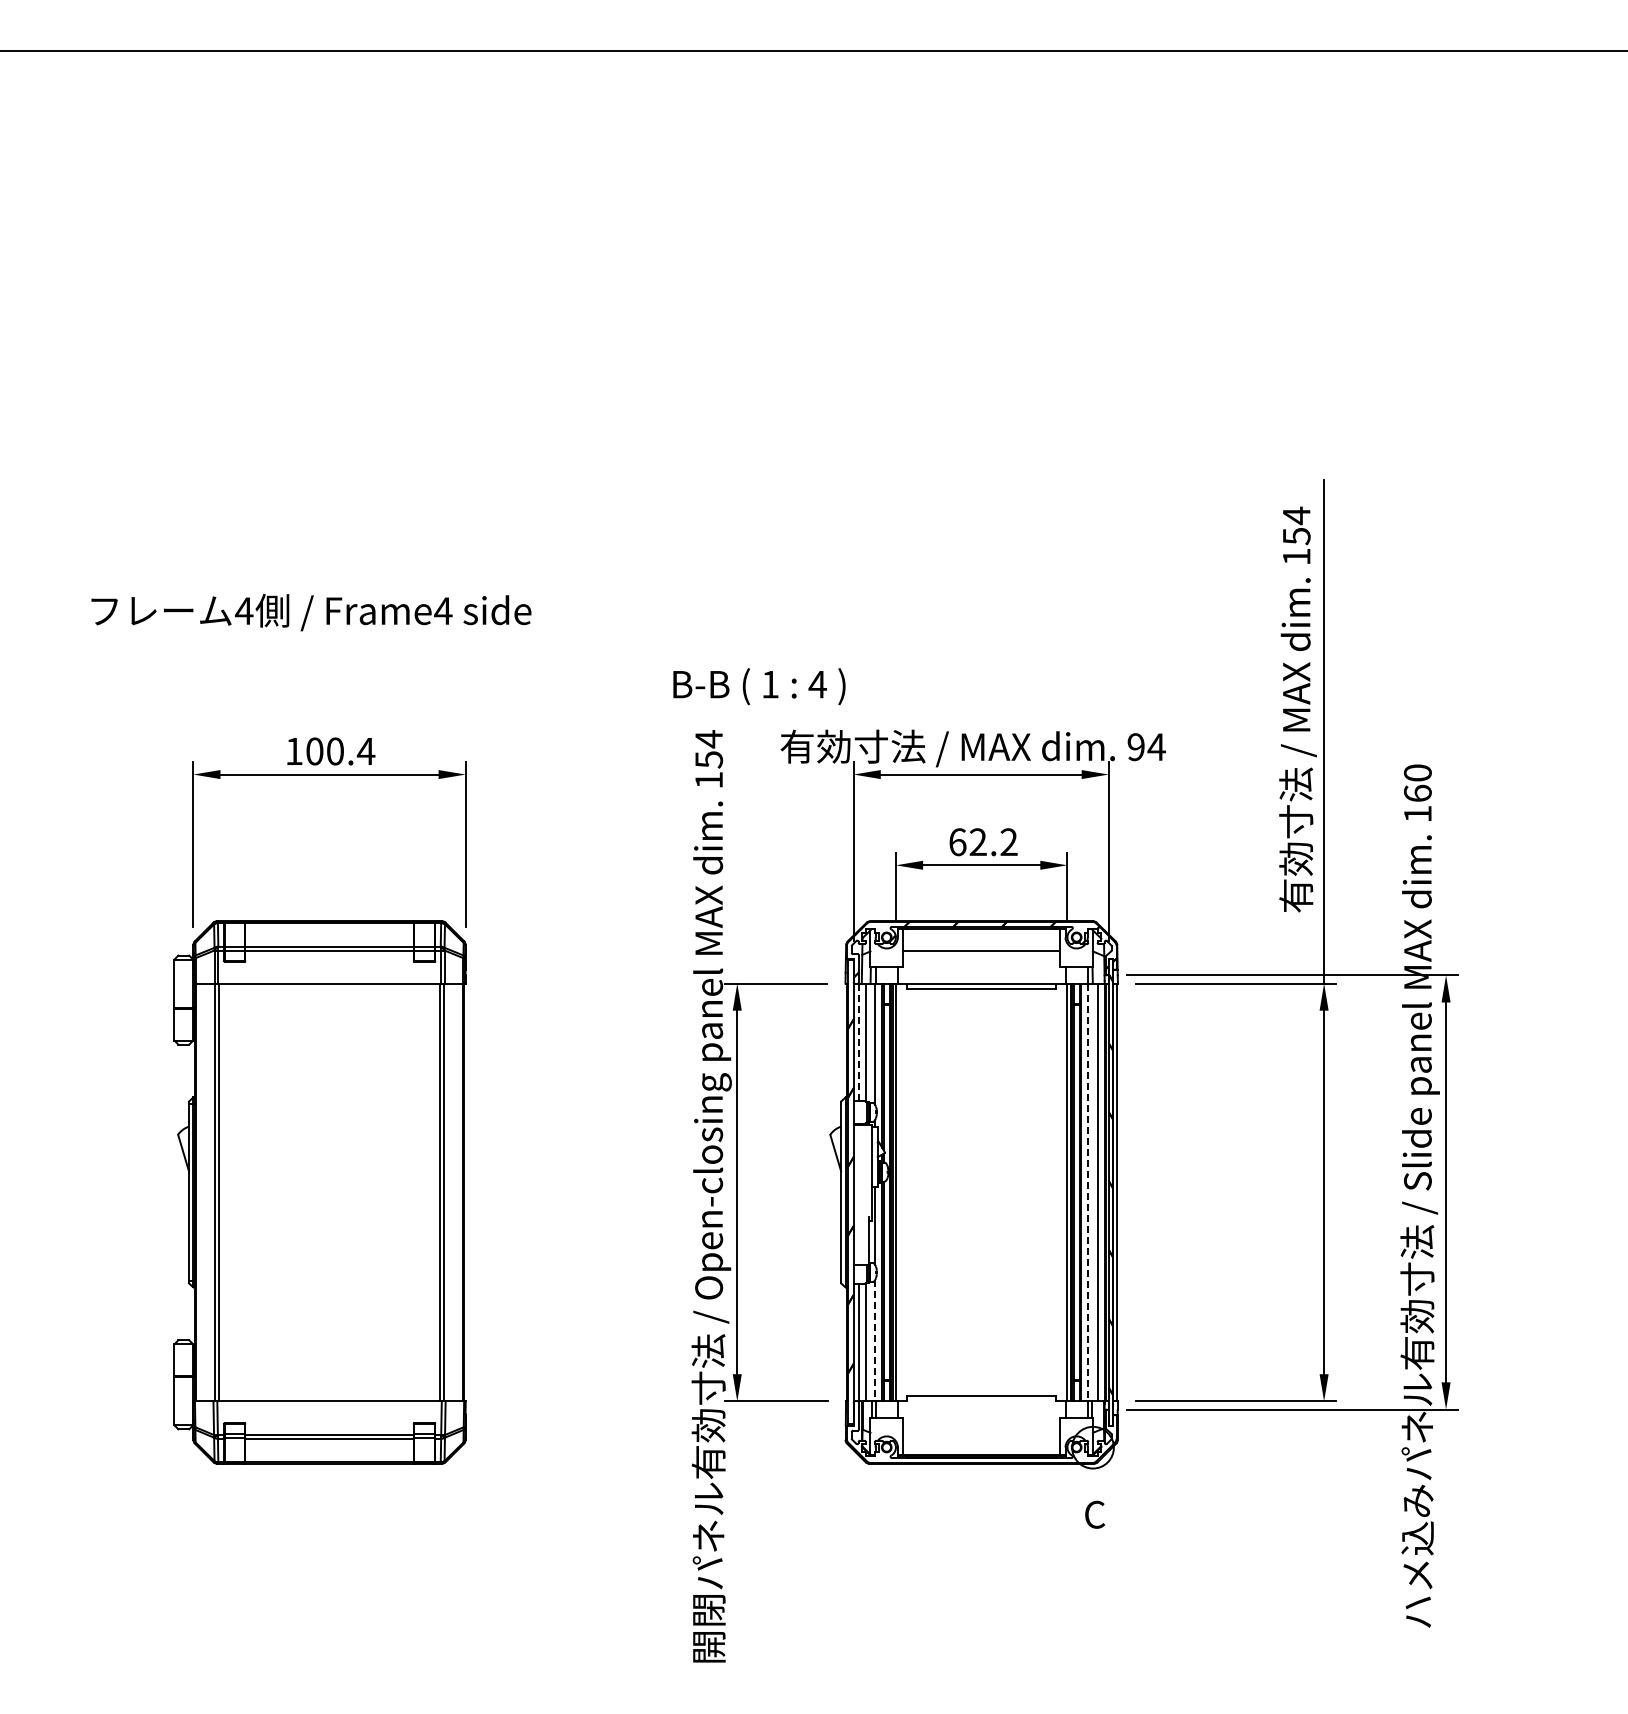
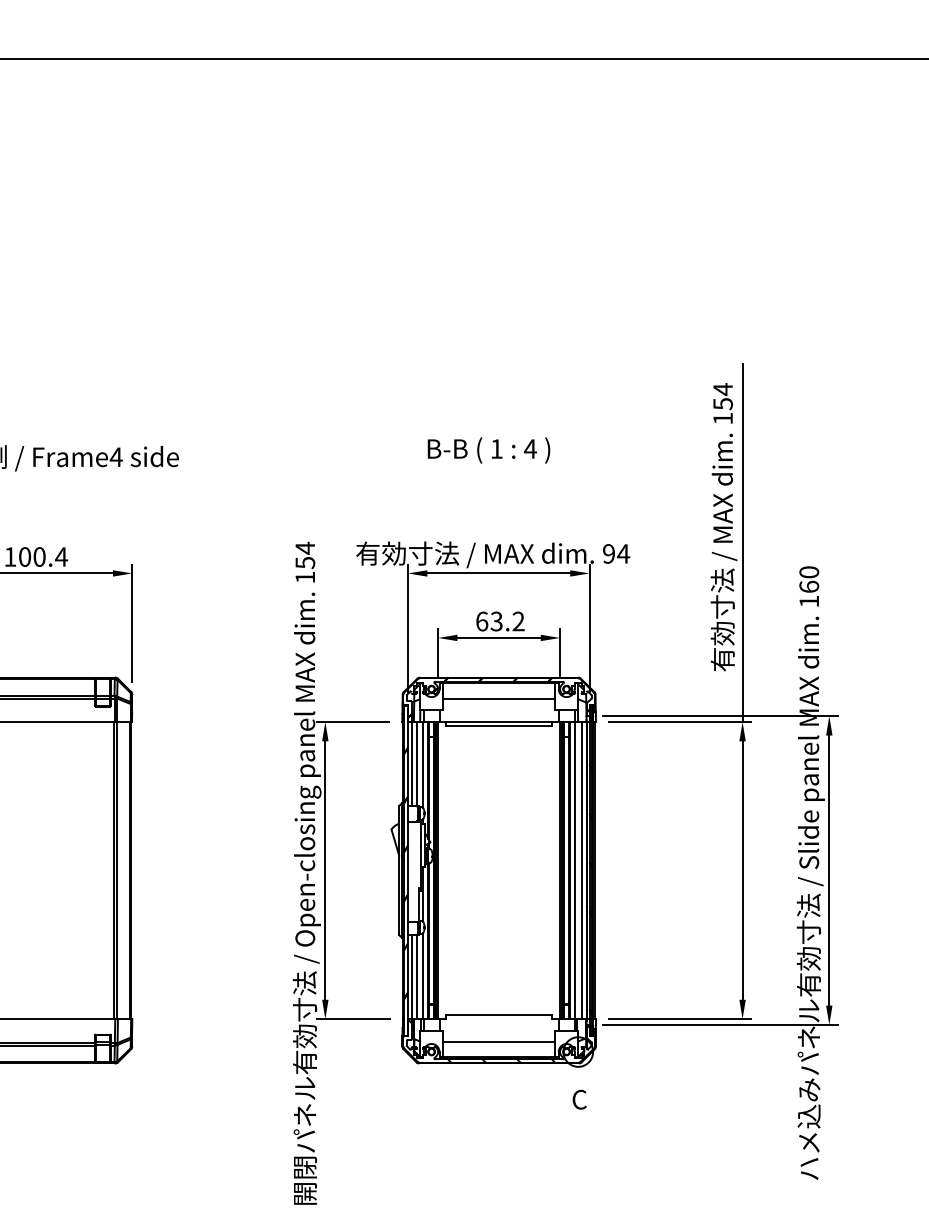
text: (759, 686) -> (489, 450), moved
text: (977, 842) -> (496, 621), 62.2 -> 63.2
line: (859, 1042) -> (412, 763), dashed -> solid
line: (1088, 1192) -> (575, 870), dashed -> solid
line: (875, 1340) -> (423, 975), dashed -> solid
hatch: (984, 1432) -> (501, 1041), added
line: (981, 1433) -> (498, 1041), added

